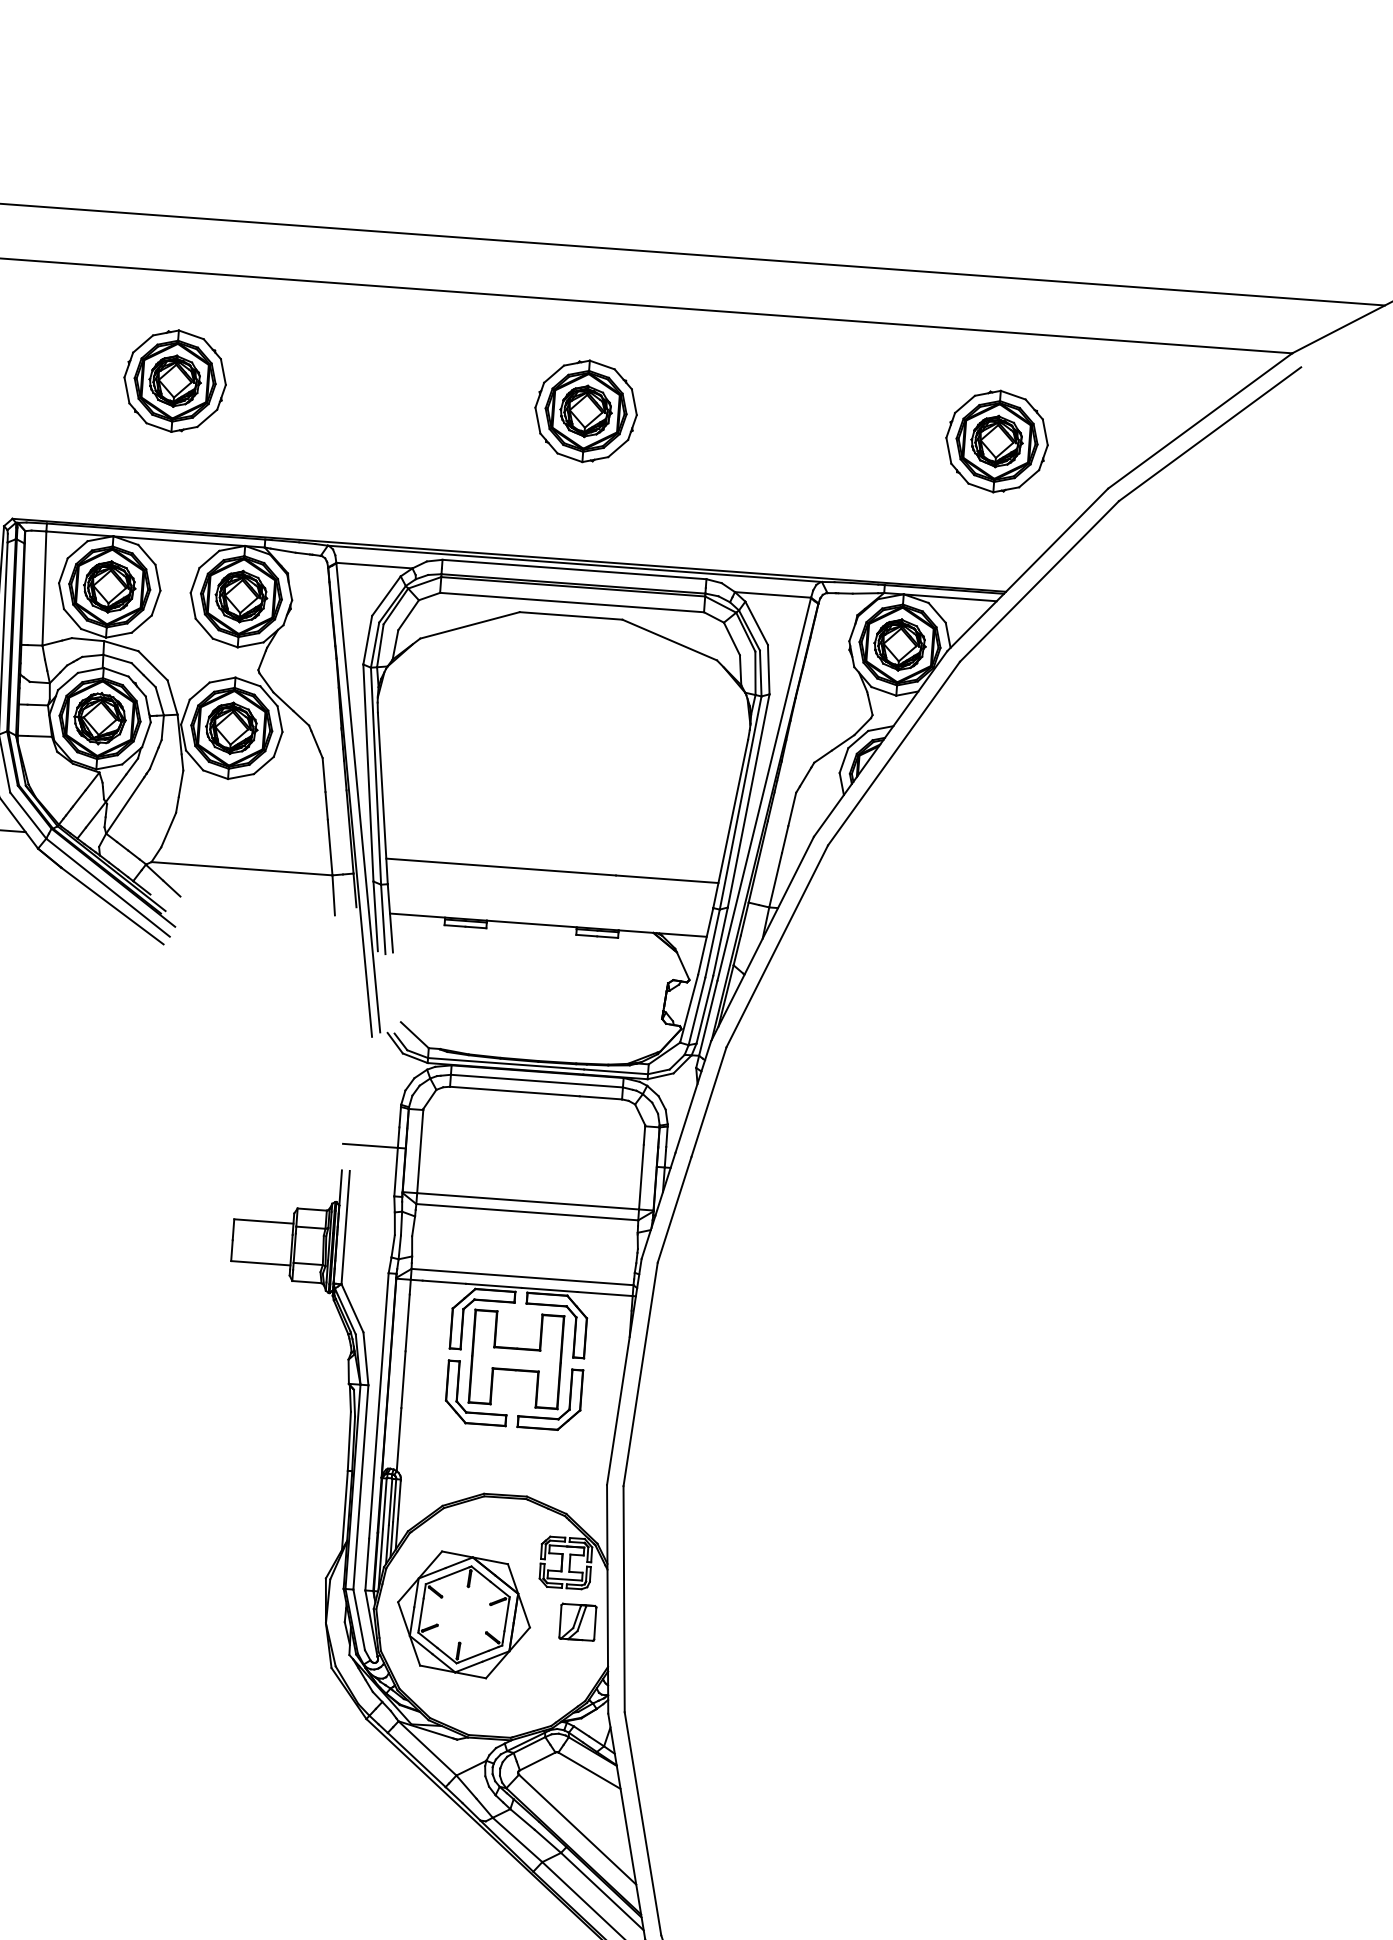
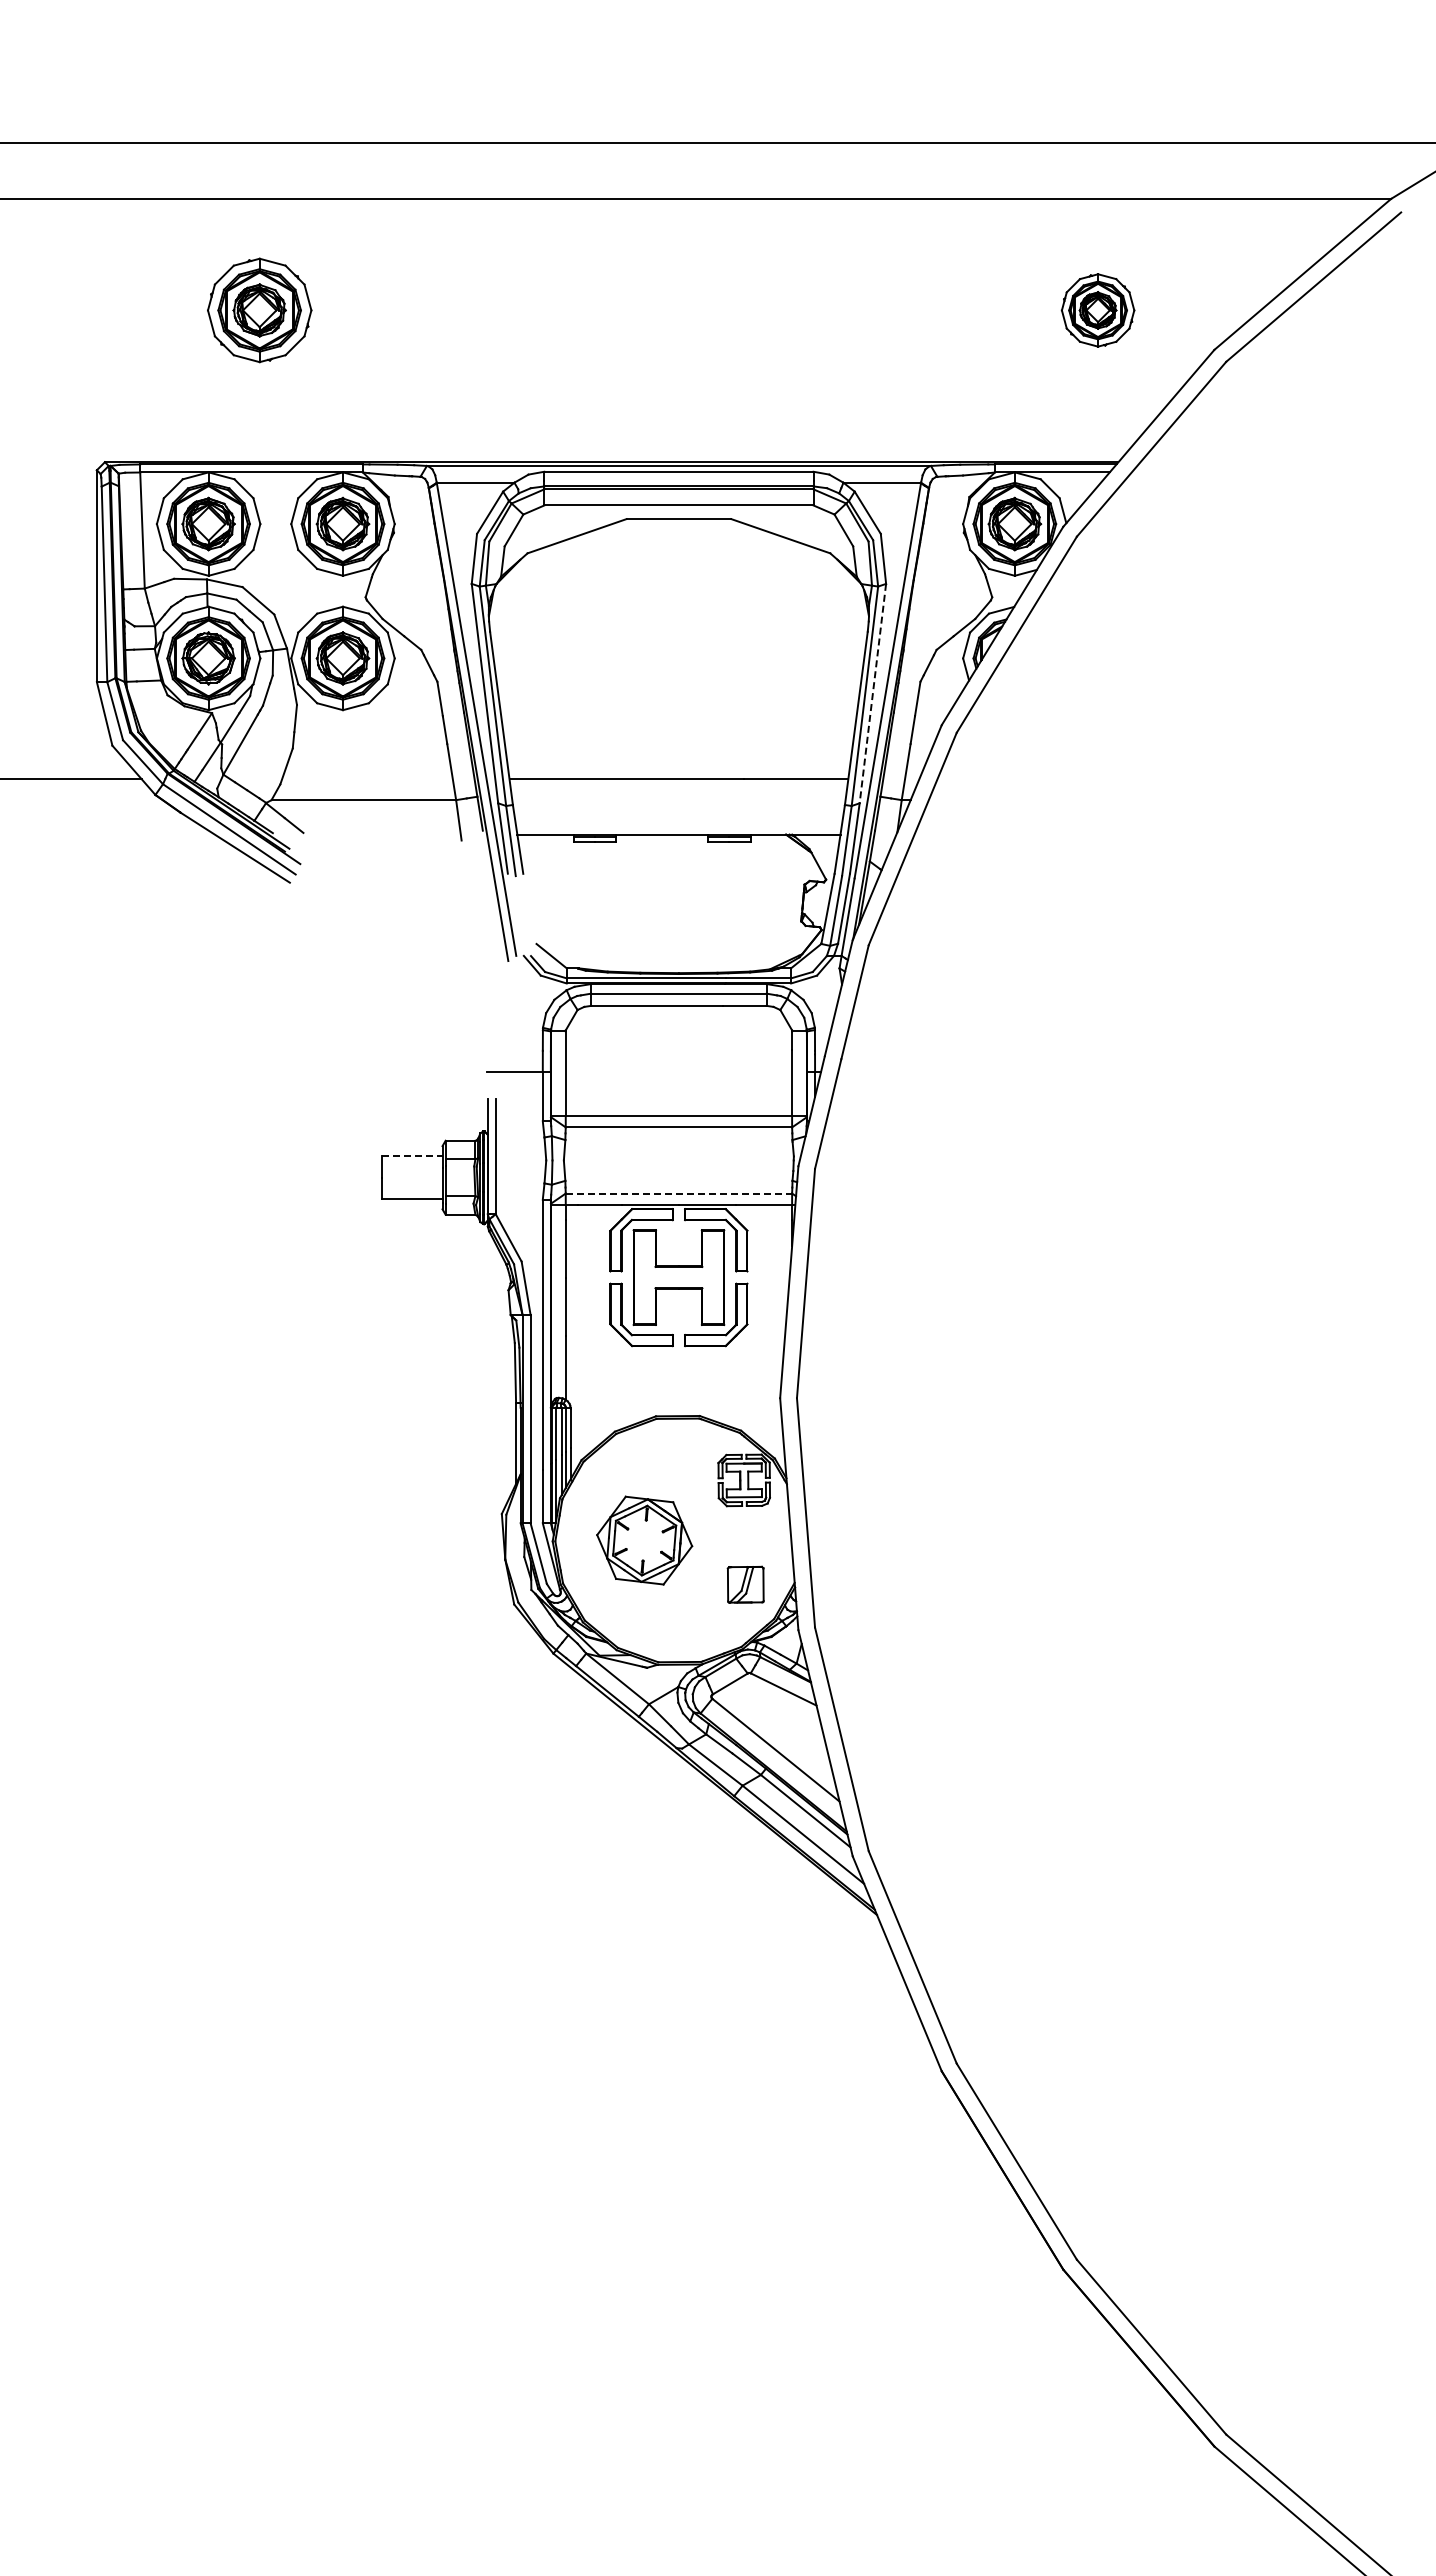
part: (585, 411) -> (678, 310), removed
part: (996, 441) -> (1097, 310), size x0.7
line: (748, 800) -> (872, 693), solid -> dashed
line: (264, 1221) -> (412, 1156), solid -> dashed
line: (523, 1277) -> (679, 1193), solid -> dashed
part: (463, 1614) -> (644, 1540), size x0.7
part: (577, 1622) -> (745, 1584), moved

